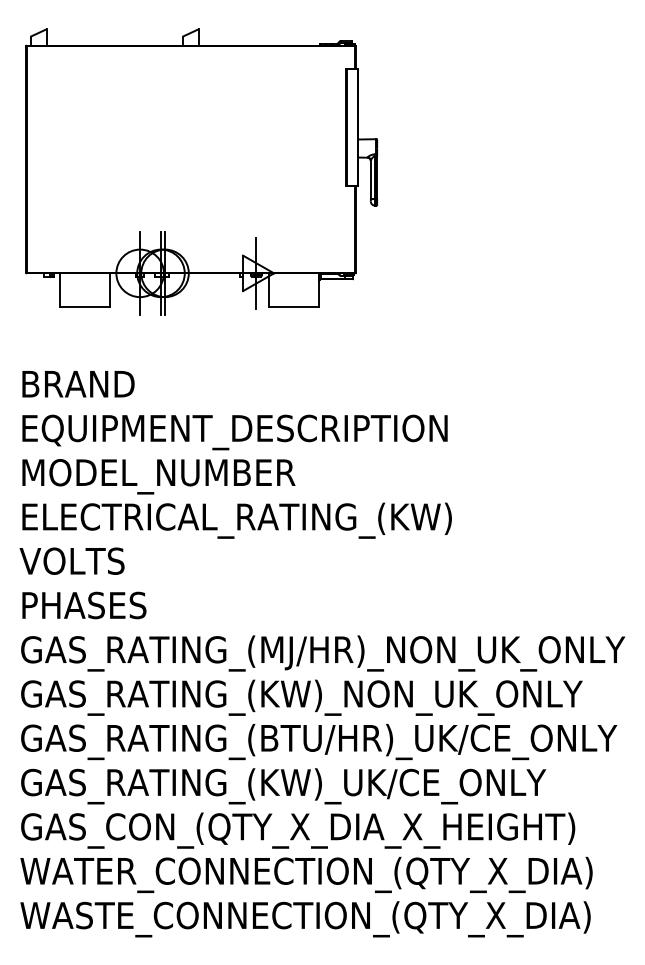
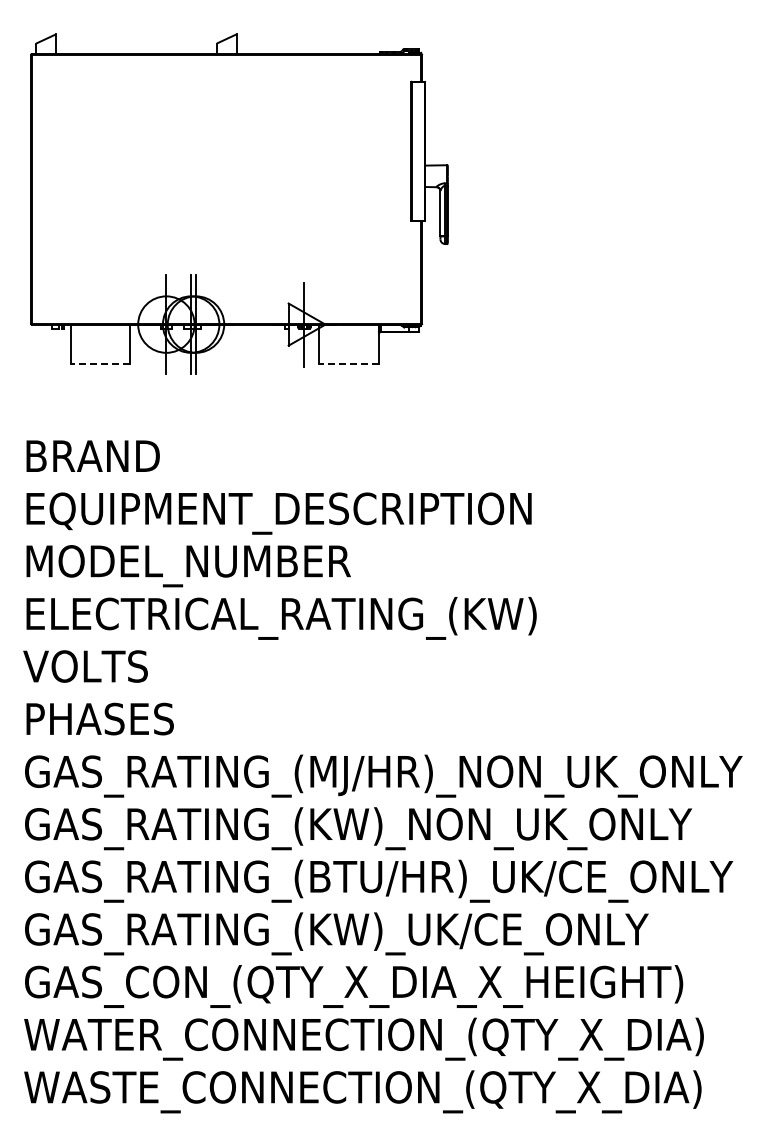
line: (84, 306) -> (100, 364), solid -> dashed
line: (293, 306) -> (348, 364), solid -> dashed

